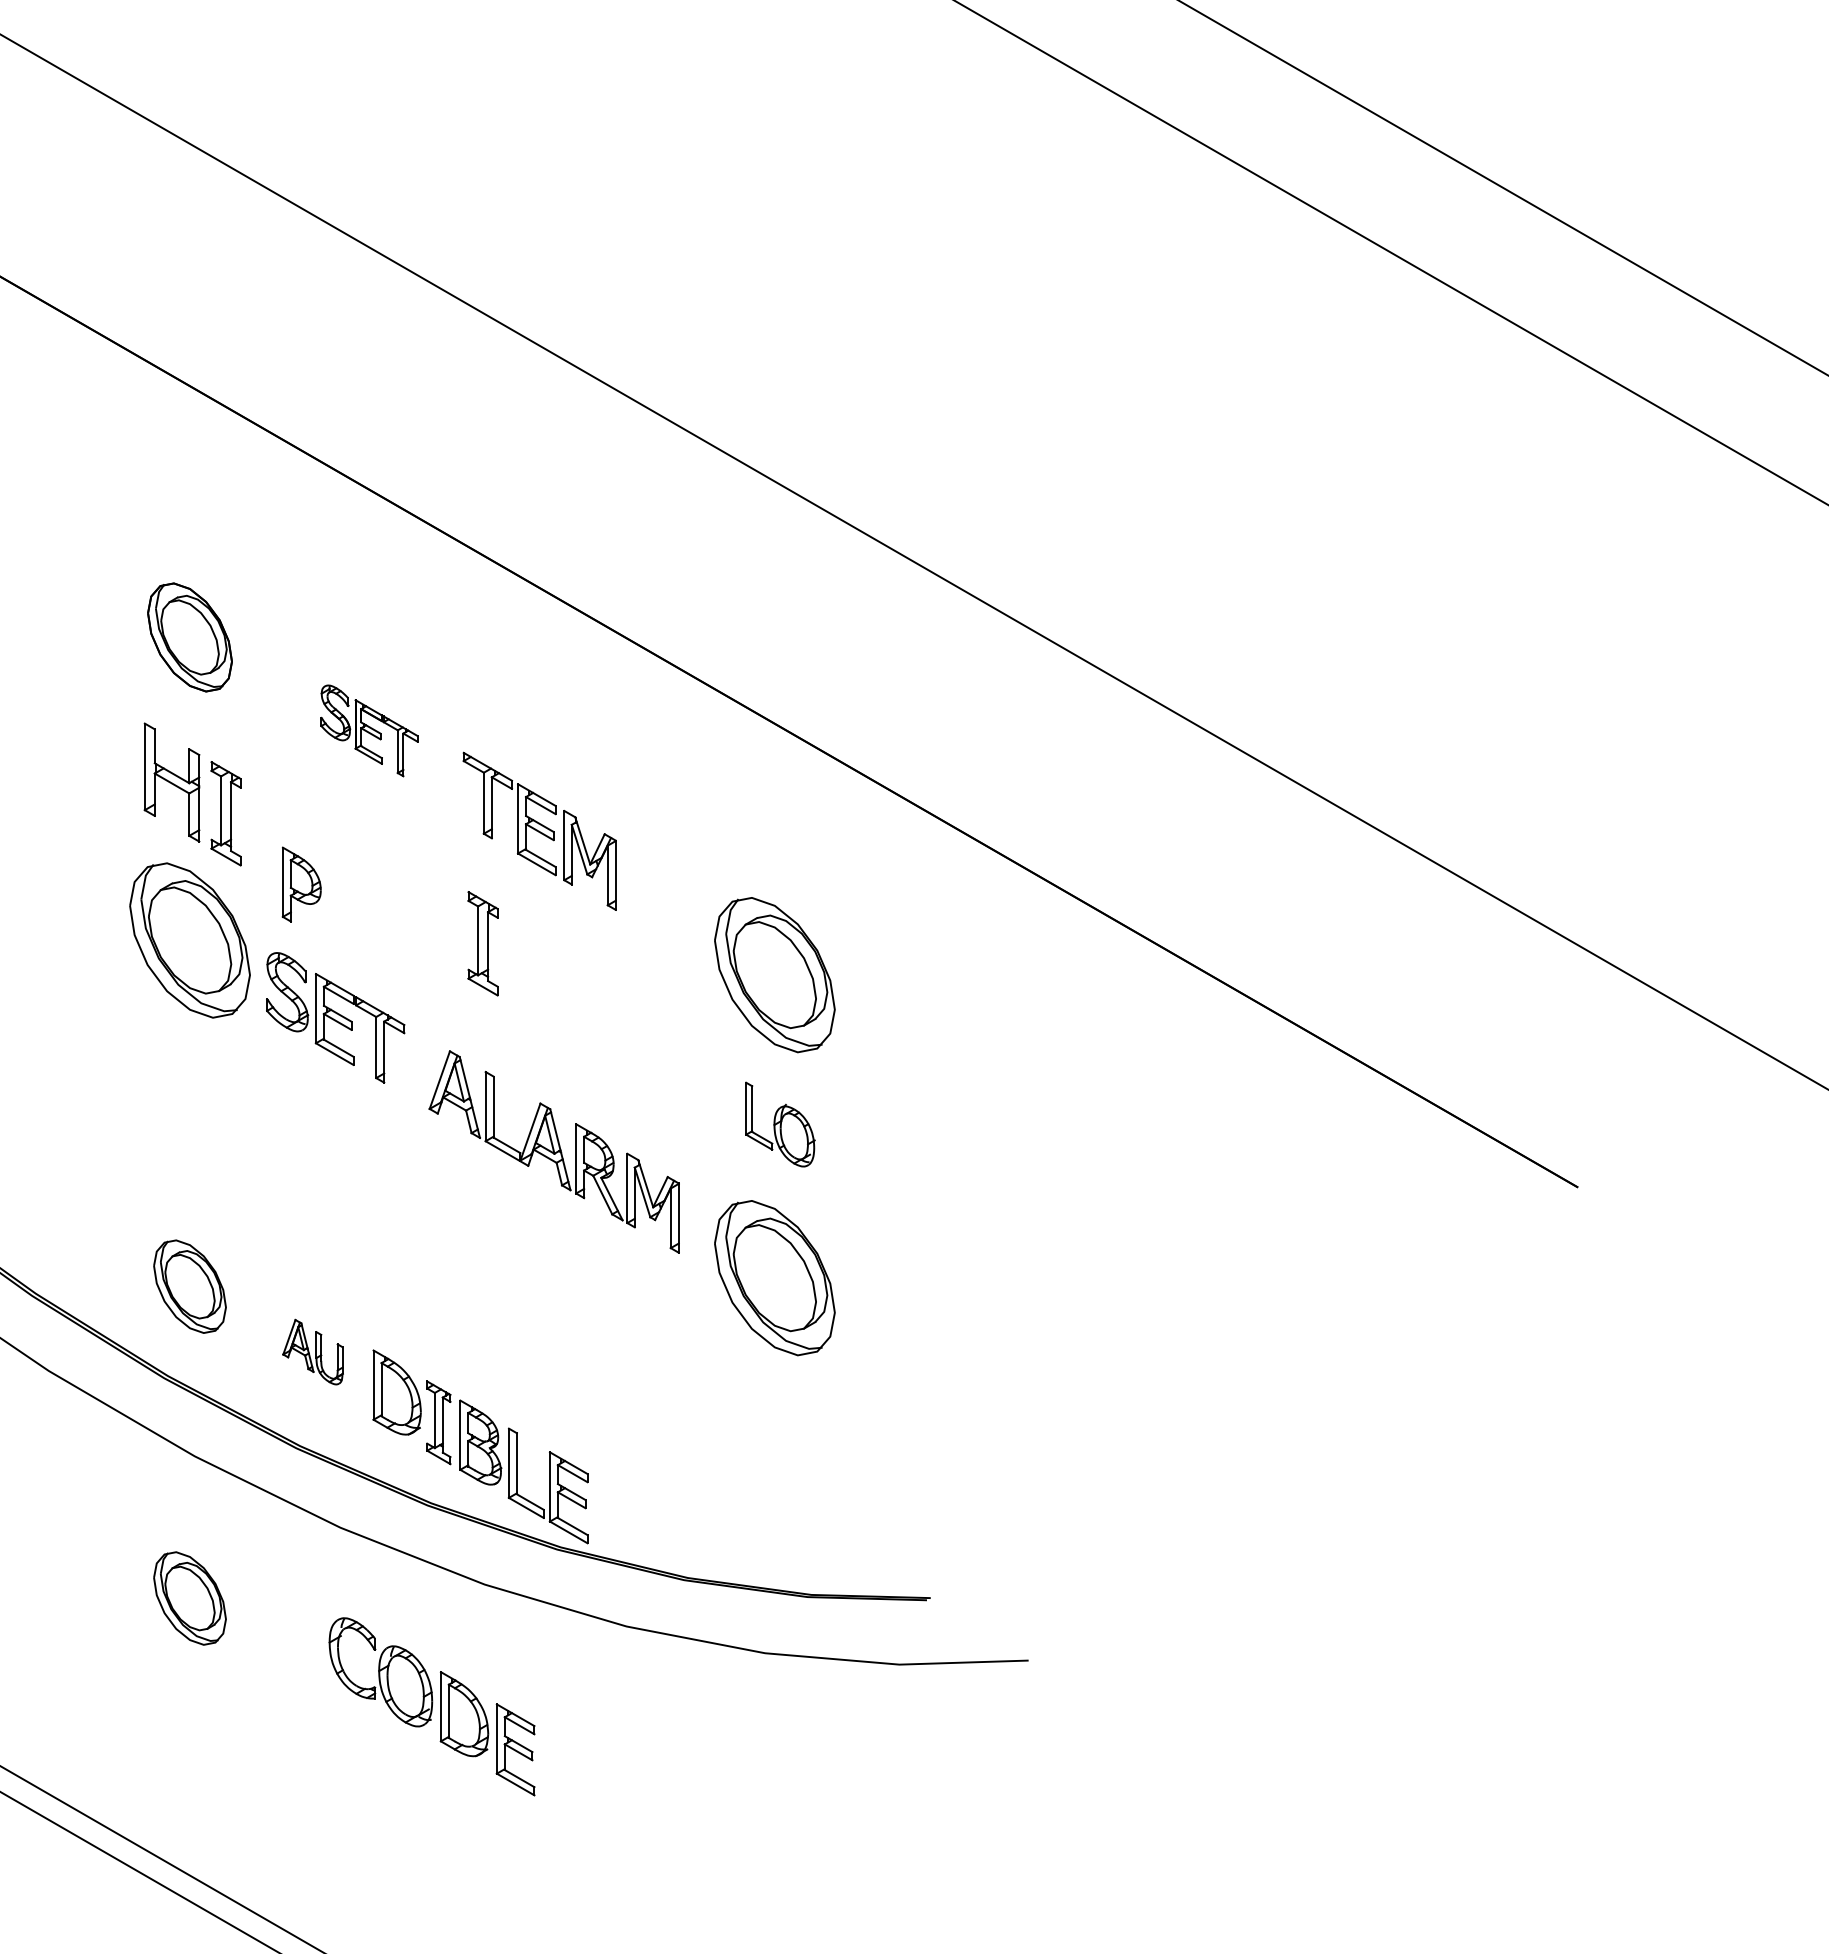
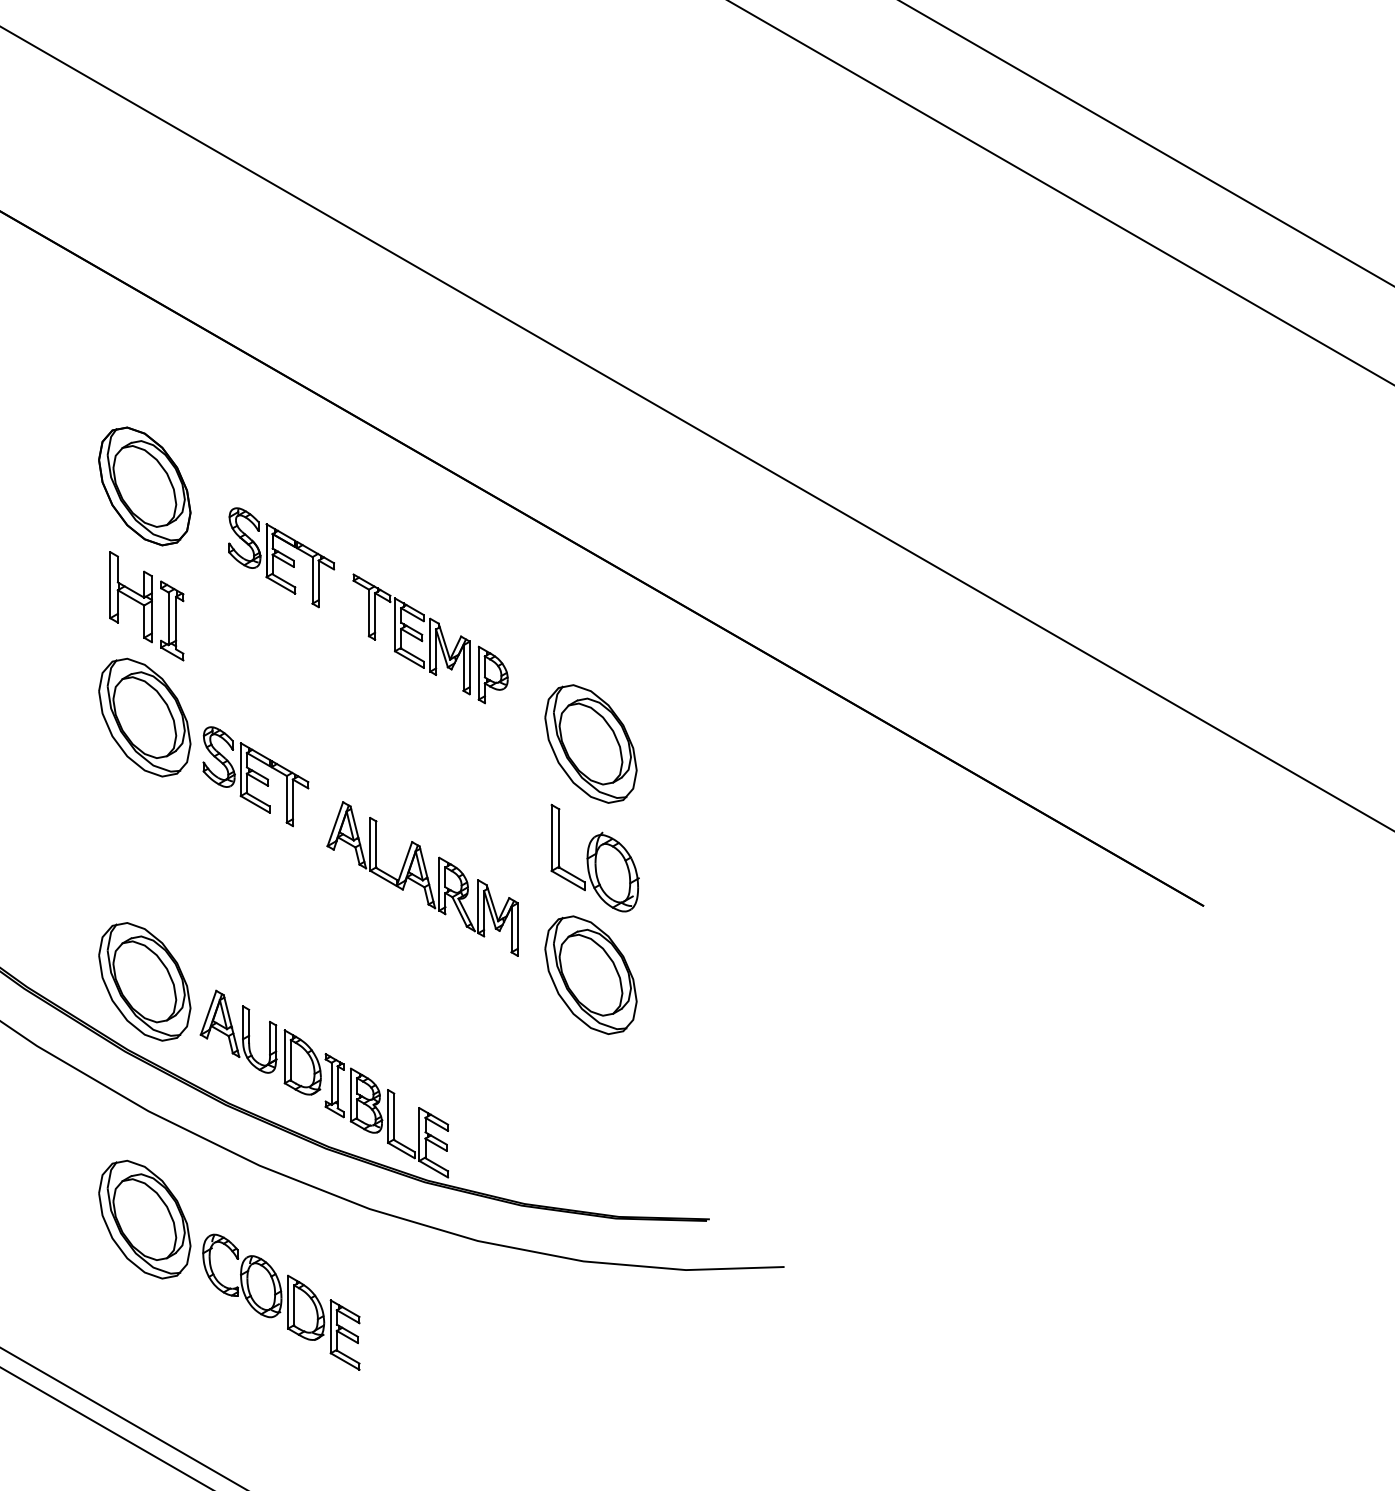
part: (189, 637) -> (144, 486), size x1.43
part: (369, 730) -> (281, 557), size x1.43
part: (301, 884) -> (493, 674), moved
part: (482, 943) -> (367, 719), removed
part: (780, 1124) -> (595, 858), size x1.67
part: (189, 1286) -> (144, 981), size x1.67
part: (312, 1351) -> (238, 1031), size x1.67
part: (189, 1598) -> (144, 1219), size x1.67
part: (431, 1706) -> (280, 1302), moved

